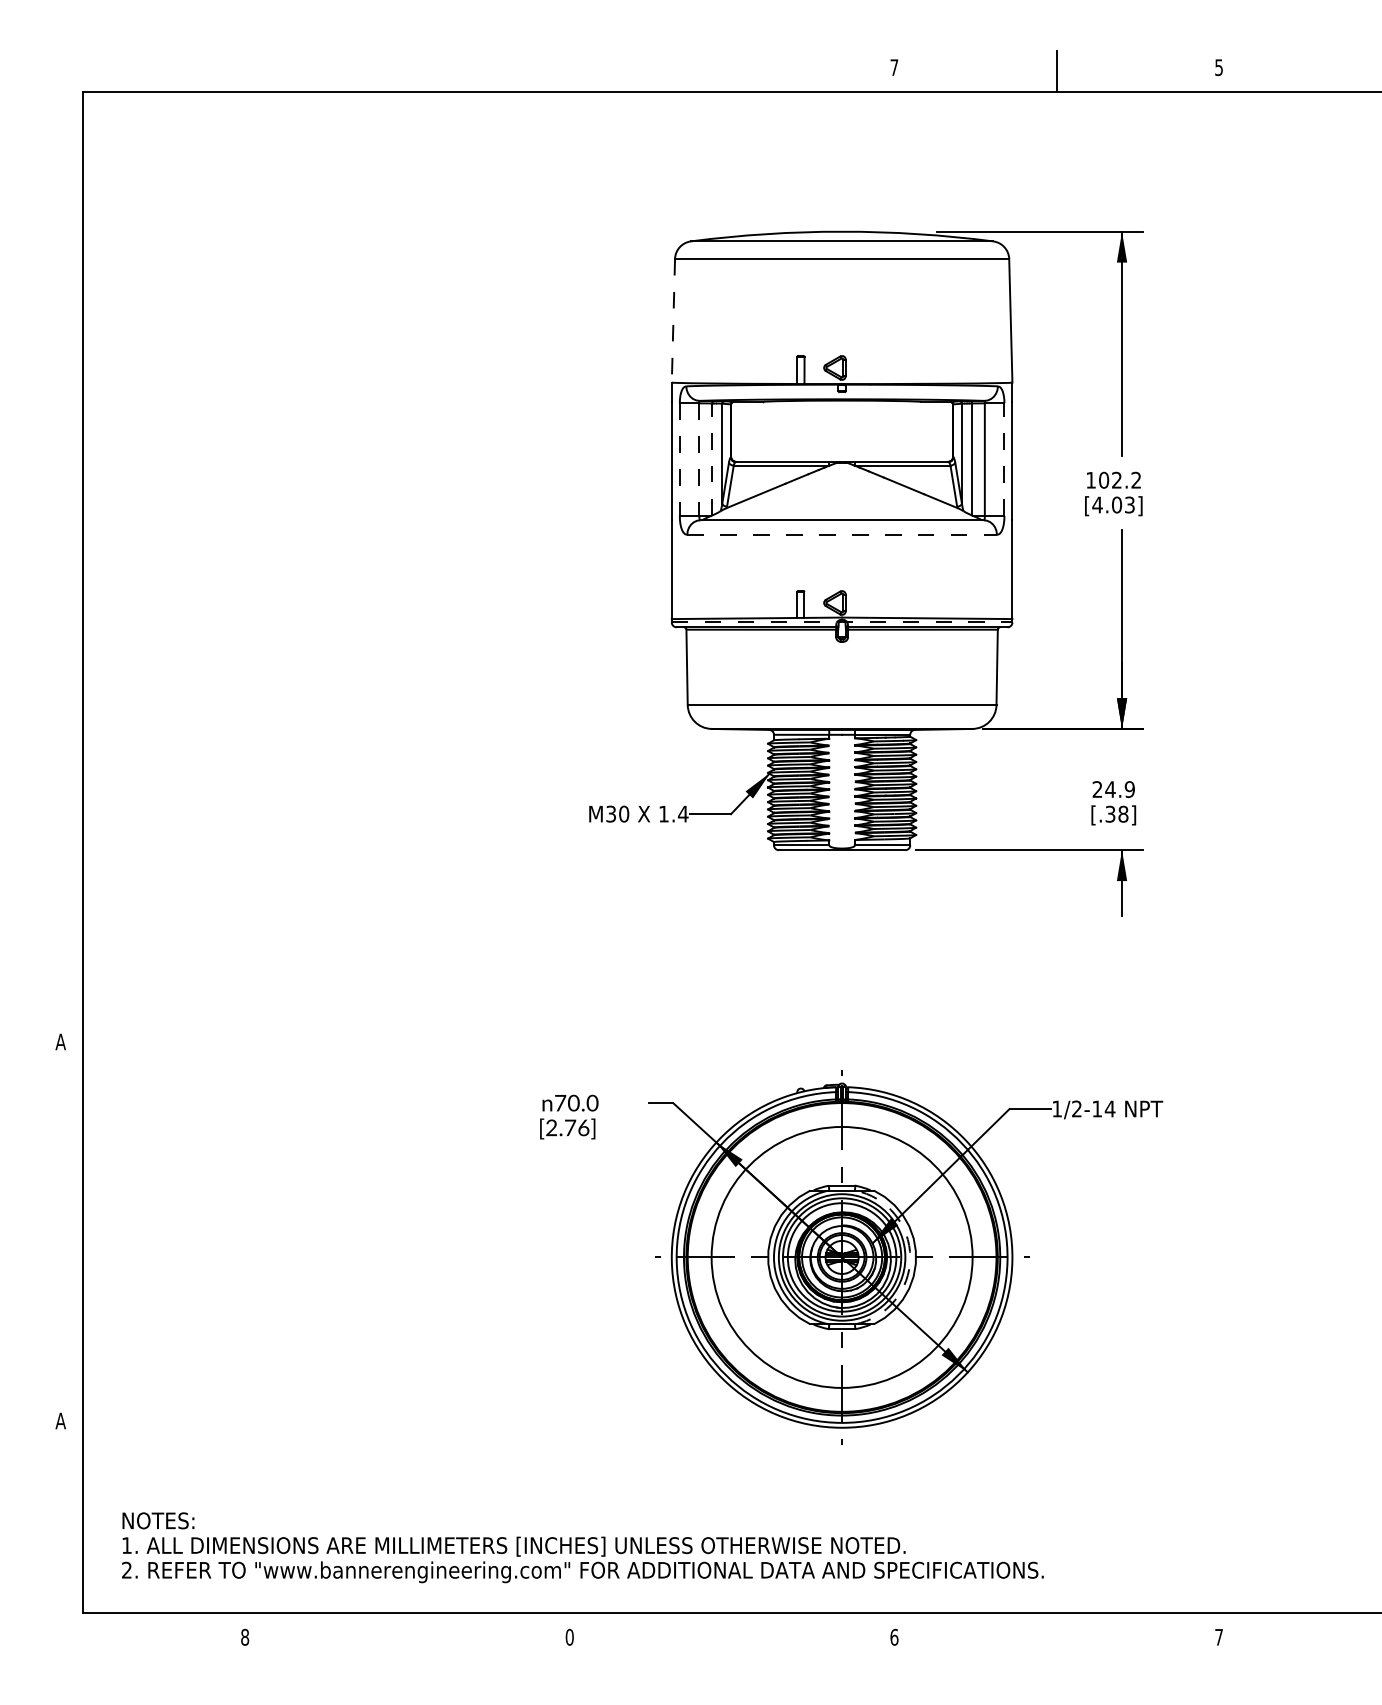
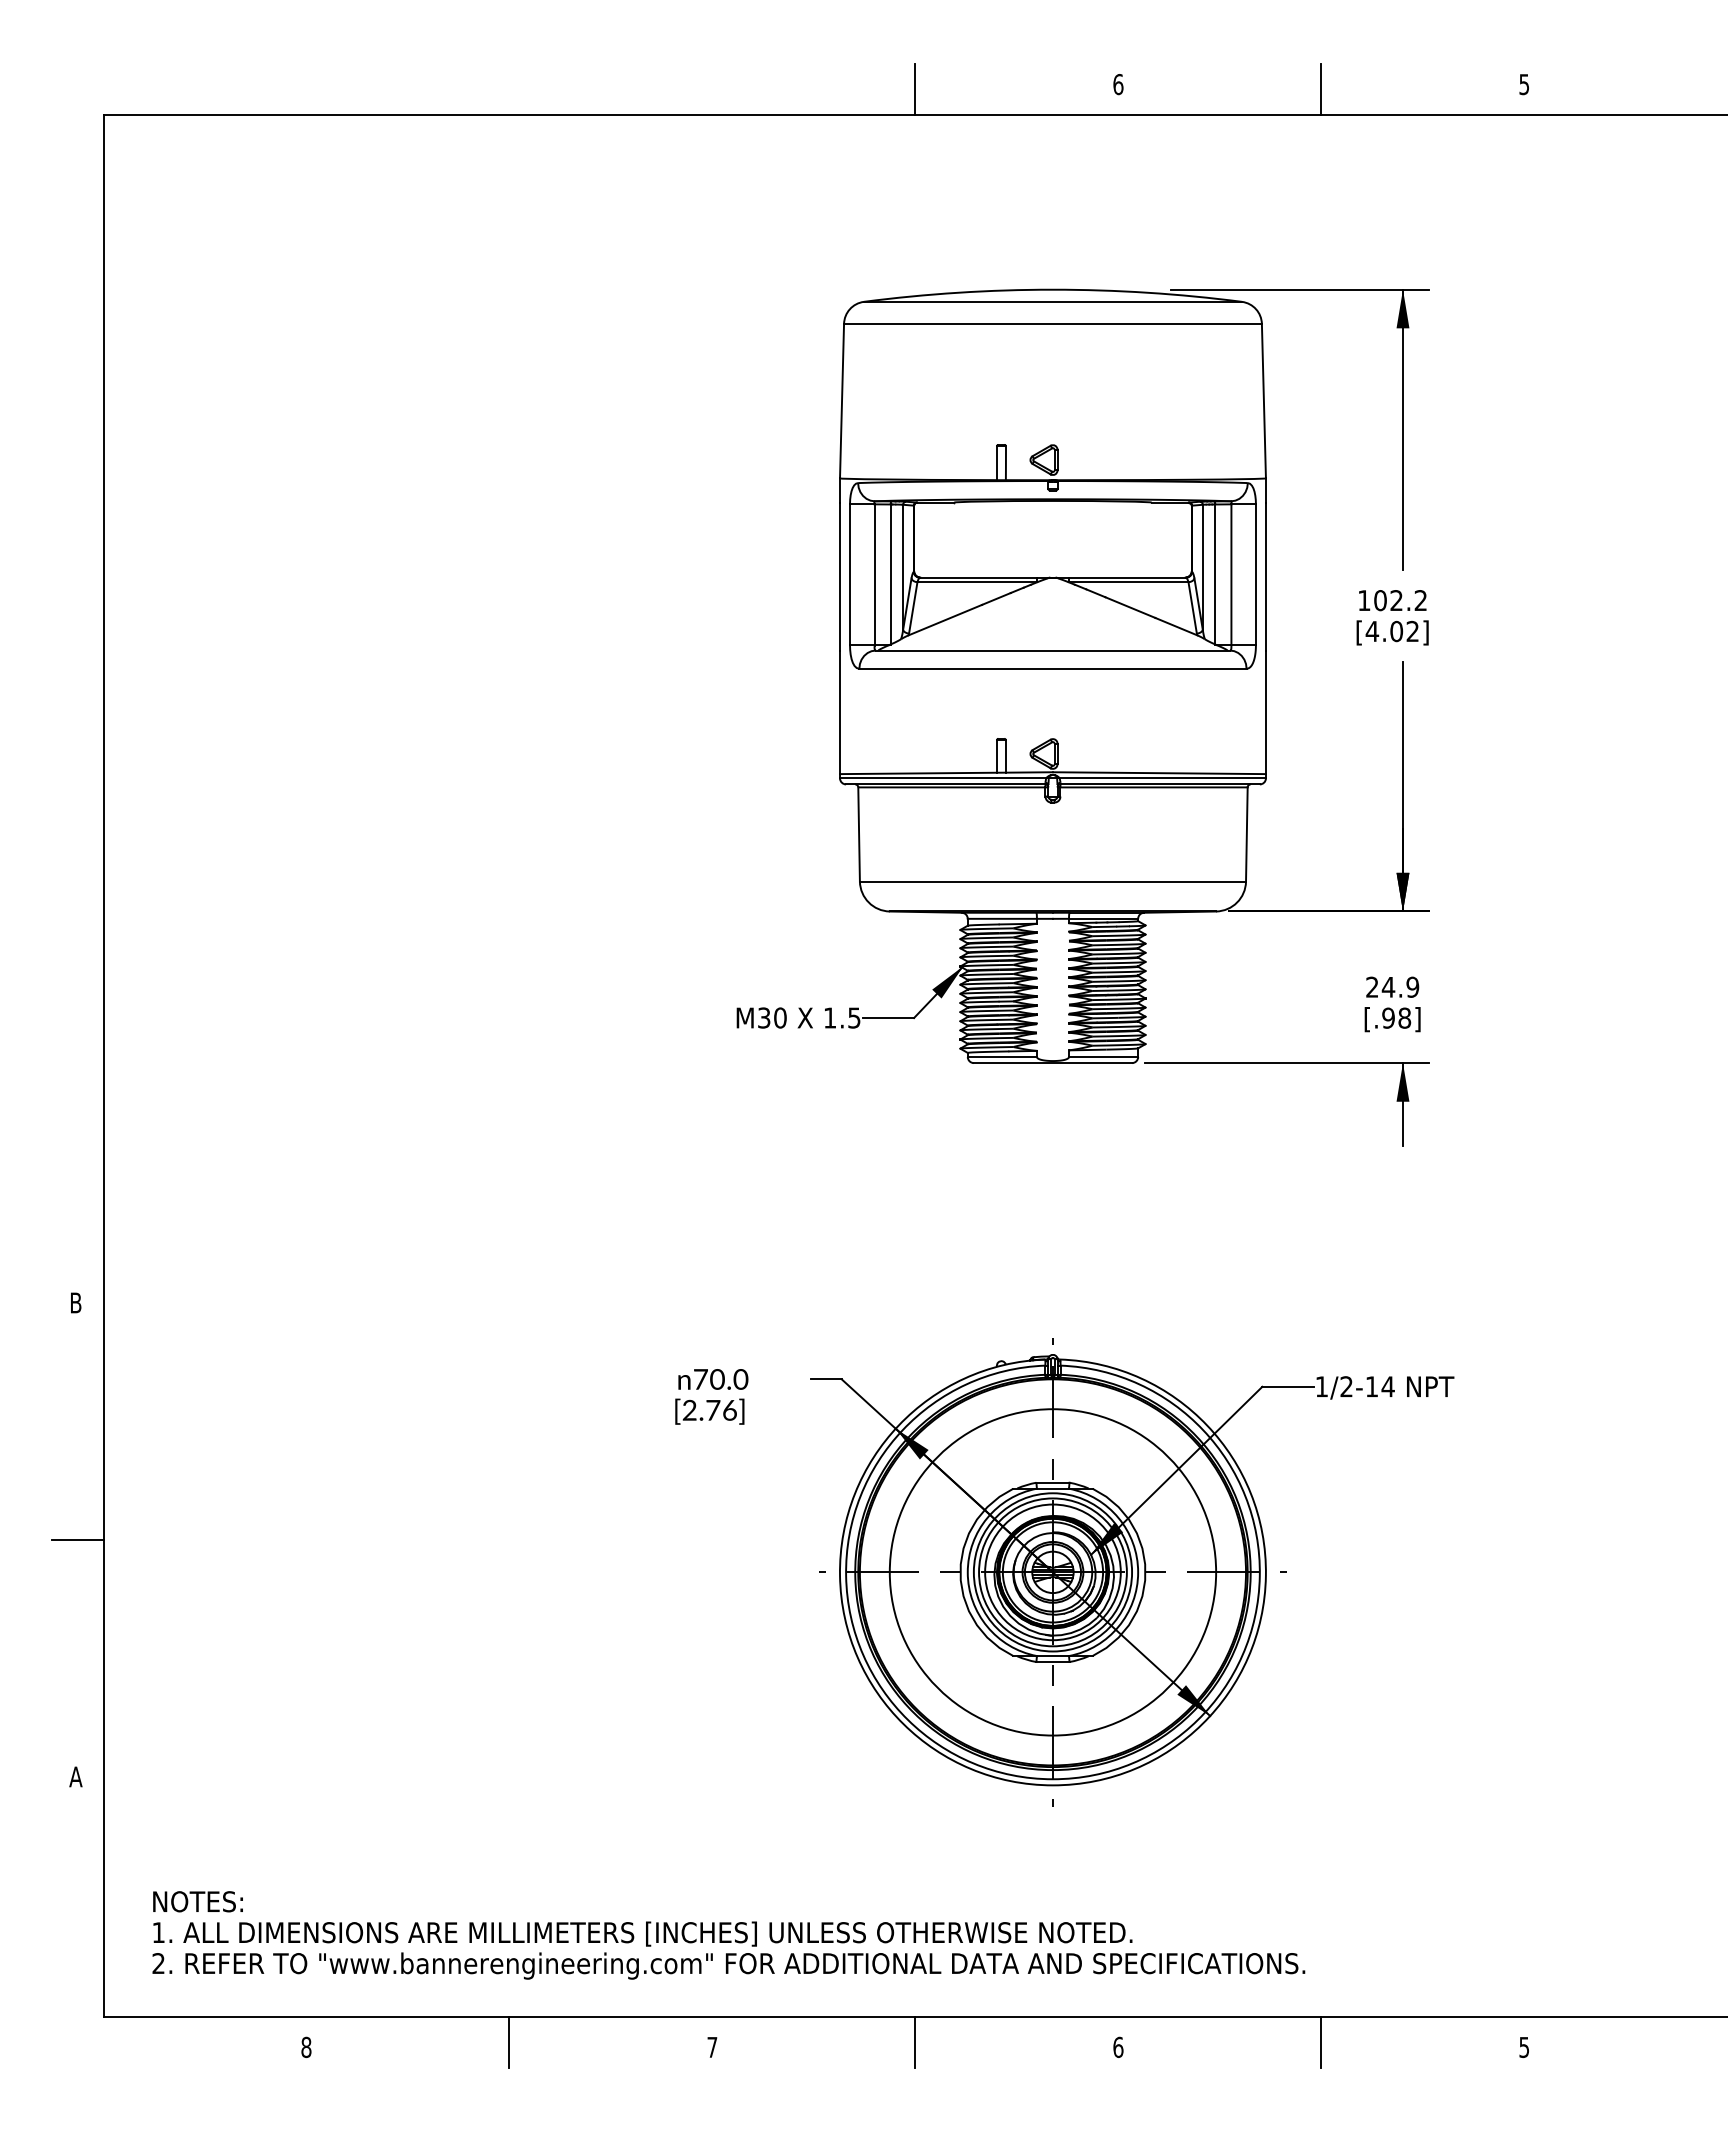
text: (894, 67) -> (1118, 84), 7 -> 6
line: (732, 71) -> (915, 89), added
line: (673, 321) -> (842, 401), dashed -> solid
line: (712, 459) -> (890, 574), dashed -> solid
line: (1004, 459) -> (1255, 574), dashed -> solid
line: (680, 460) -> (850, 575), dashed -> solid
line: (699, 460) -> (874, 575), dashed -> solid
text: (1129, 505) -> (1412, 631), [4.03] -> [4.02]
line: (841, 534) -> (1052, 668), dashed -> solid
line: (841, 622) -> (1052, 778), dashed -> solid
text: (683, 813) -> (854, 1017), 1.4 -> 1.5
text: (1110, 813) -> (1388, 1017), [.38] -> [.98]
text: (60, 1041) -> (75, 1302), A -> B
line: (62, 1231) -> (77, 1539), added
arc: (910, 1257) -> (1138, 1572), dashed -> solid
line: (407, 1633) -> (509, 2042), added
line: (732, 1633) -> (915, 2042), added
line: (1056, 1633) -> (1321, 2042), added
text: (569, 1637) -> (712, 2047), 0 -> 7
text: (1219, 1637) -> (1524, 2047), 7 -> 5

